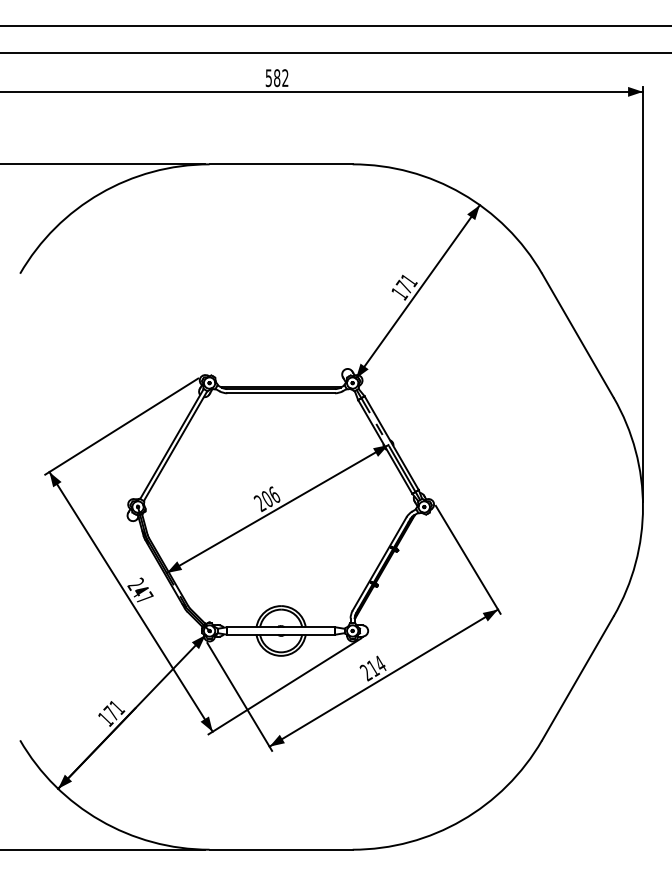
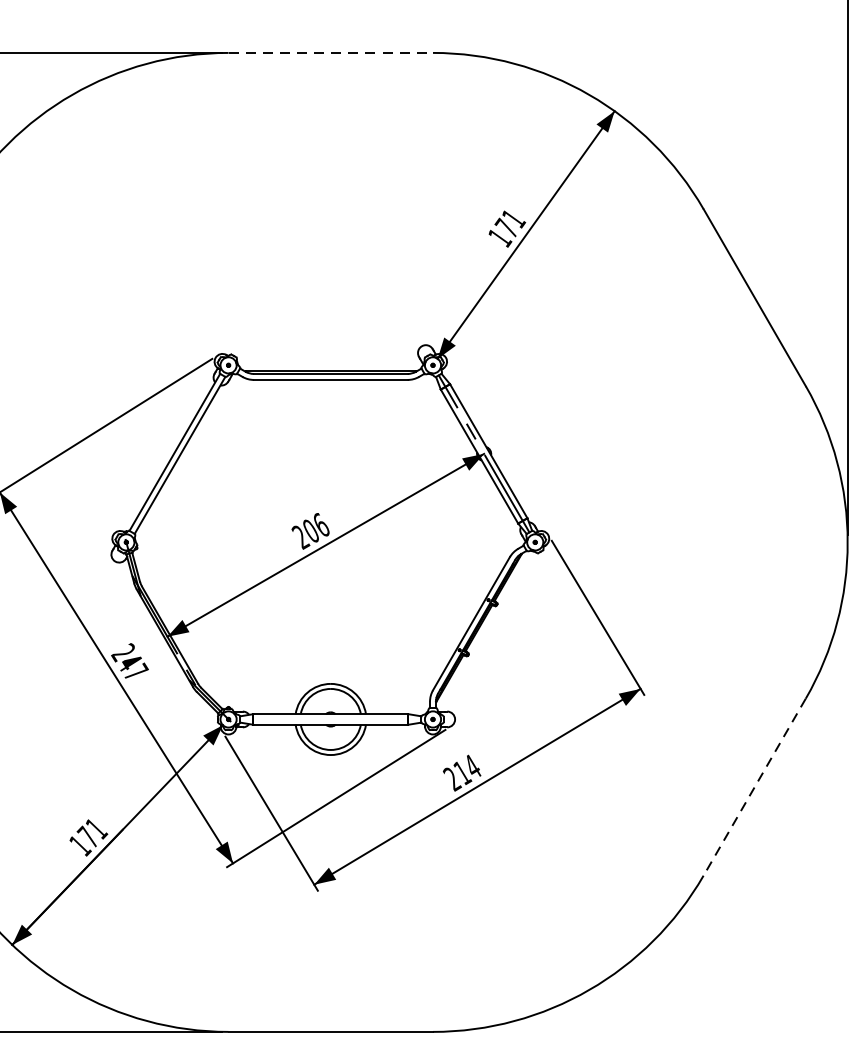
line: (281, 164) -> (331, 53), solid -> dashed
line: (577, 678) -> (754, 787), solid -> dashed

